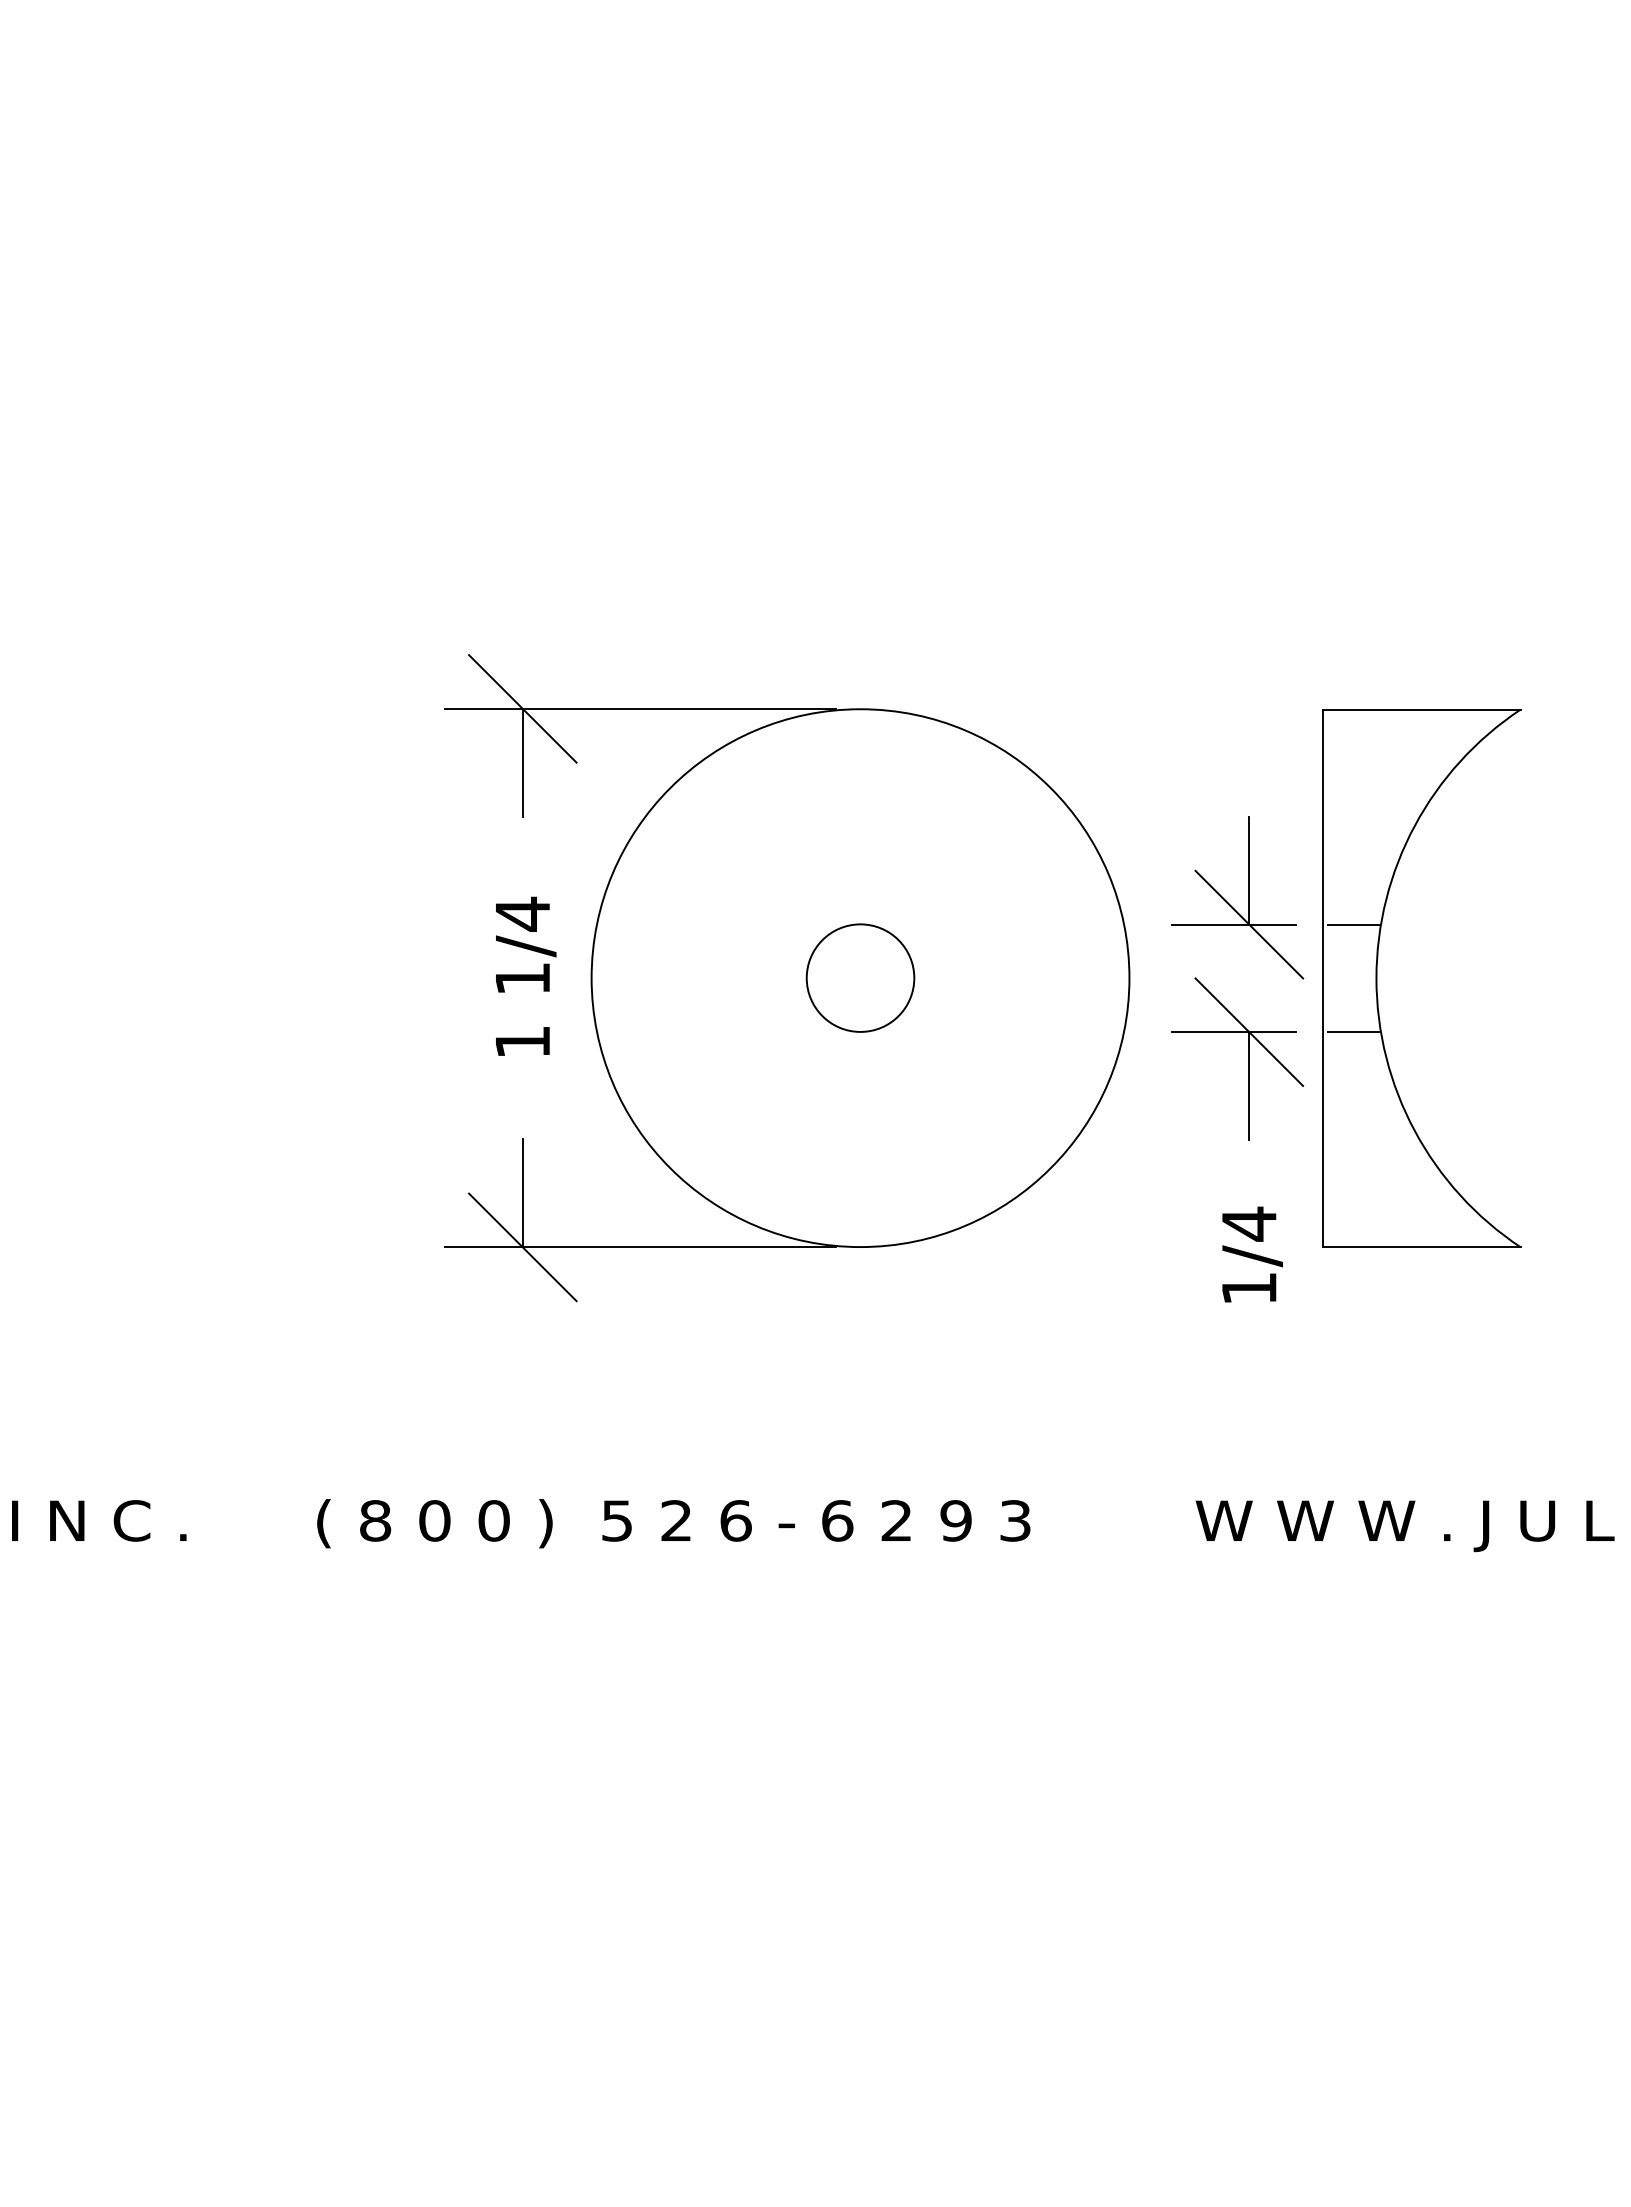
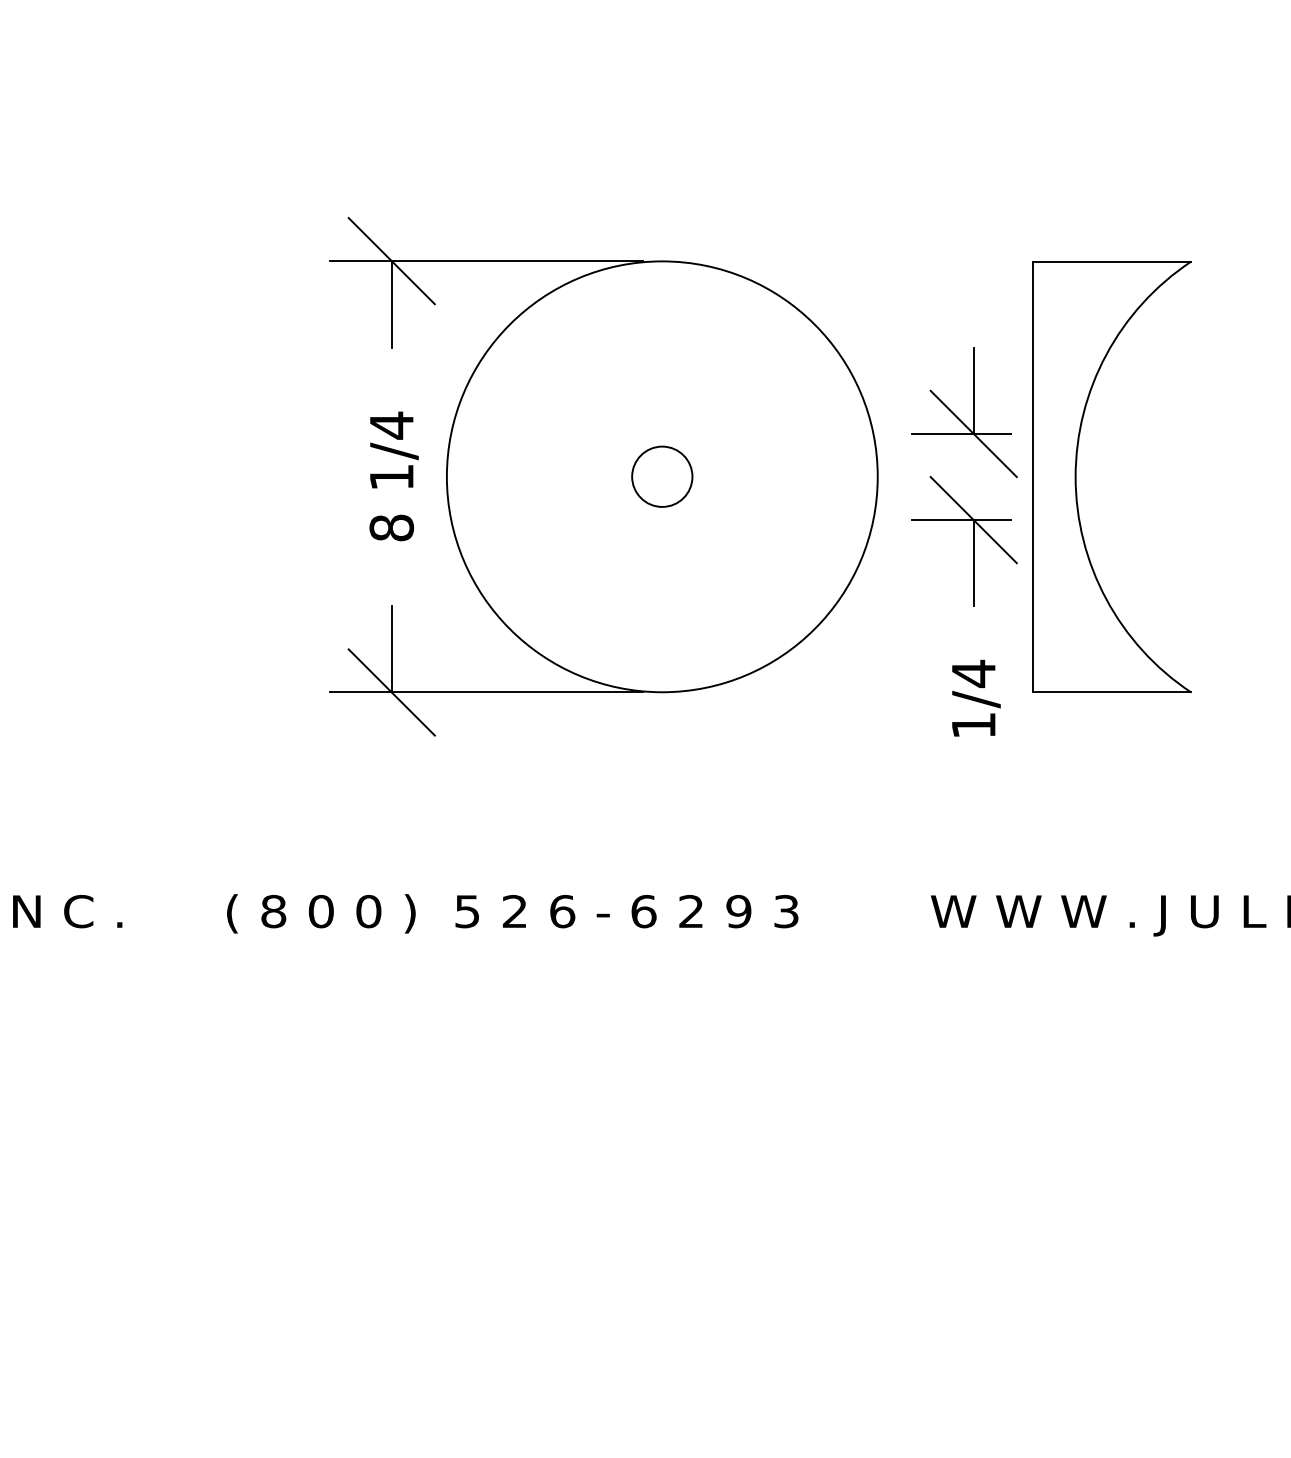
line: (1351, 924) -> (1055, 433), removed
circle: (860, 977) -> (662, 476), size x0.7
line: (1351, 1032) -> (1055, 520), removed
text: (522, 1041) -> (391, 527), 1 -> 8

